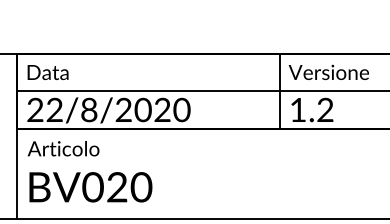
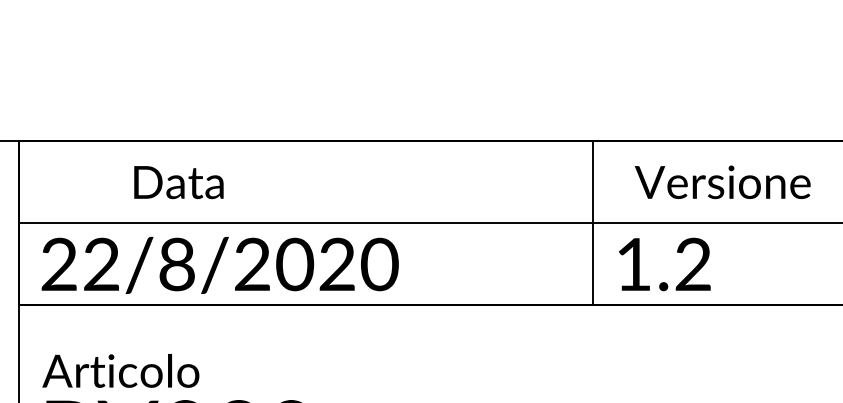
text: (47, 72) -> (177, 182), moved
text: (328, 72) -> (721, 182), moved
text: (63, 148) -> (120, 370), moved

